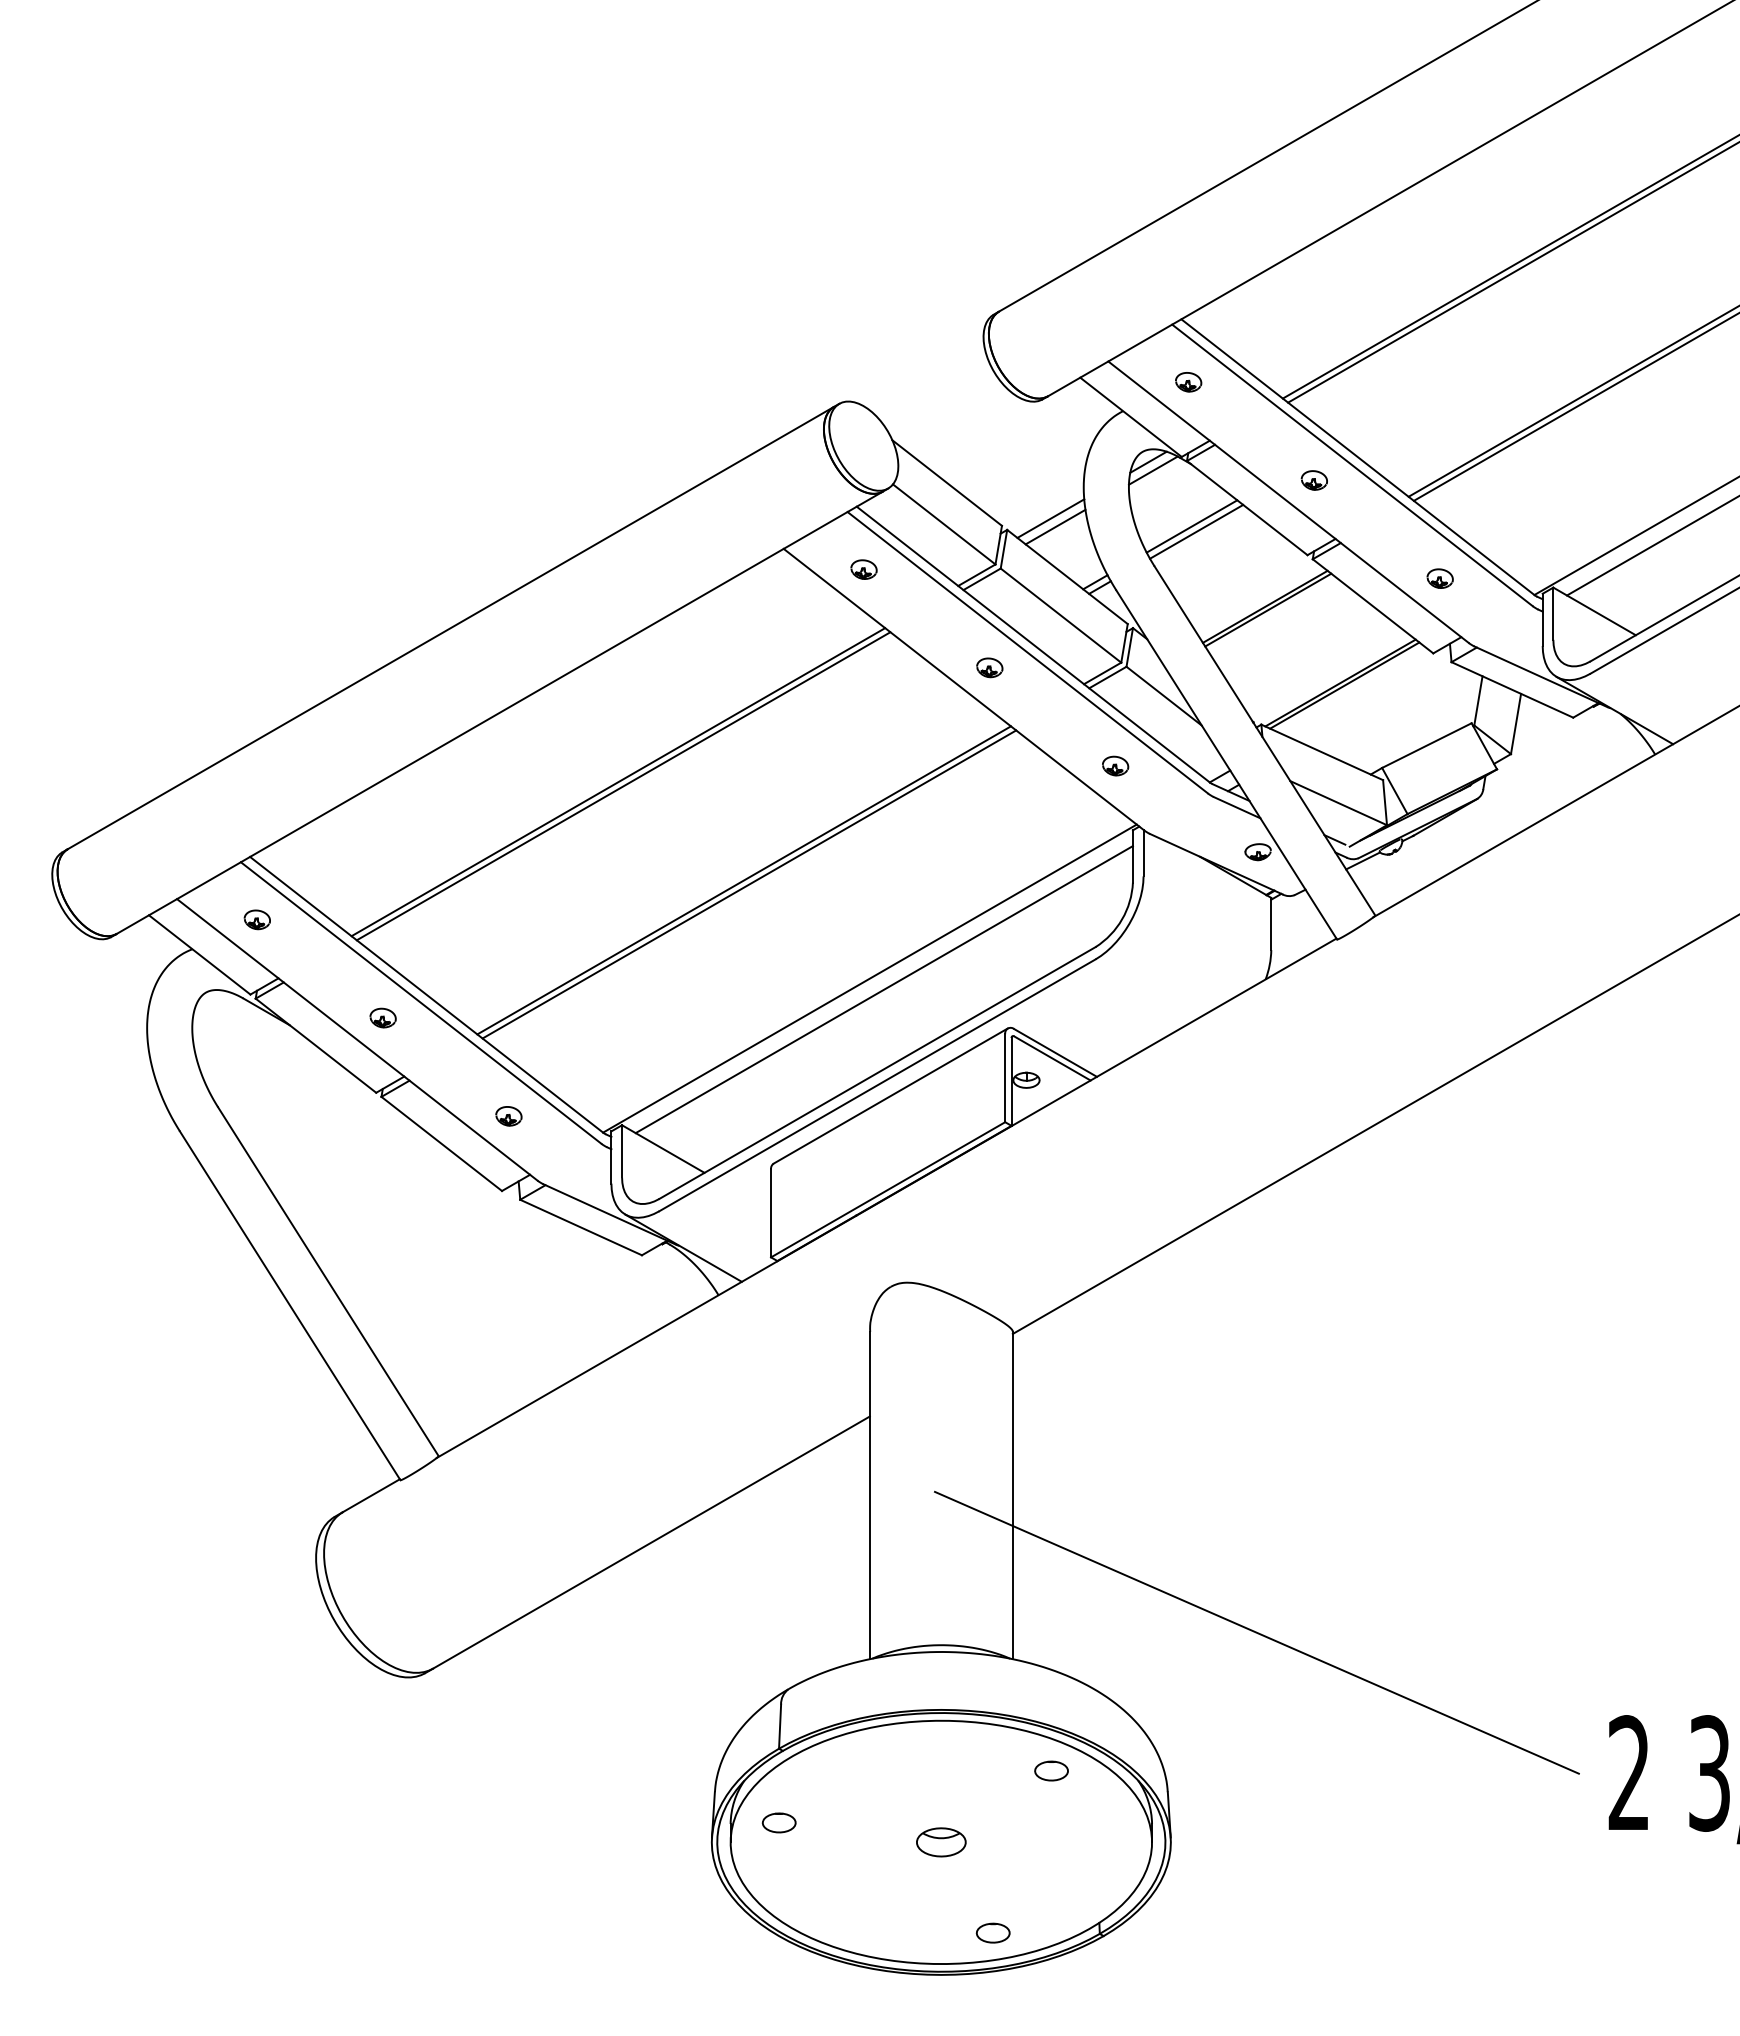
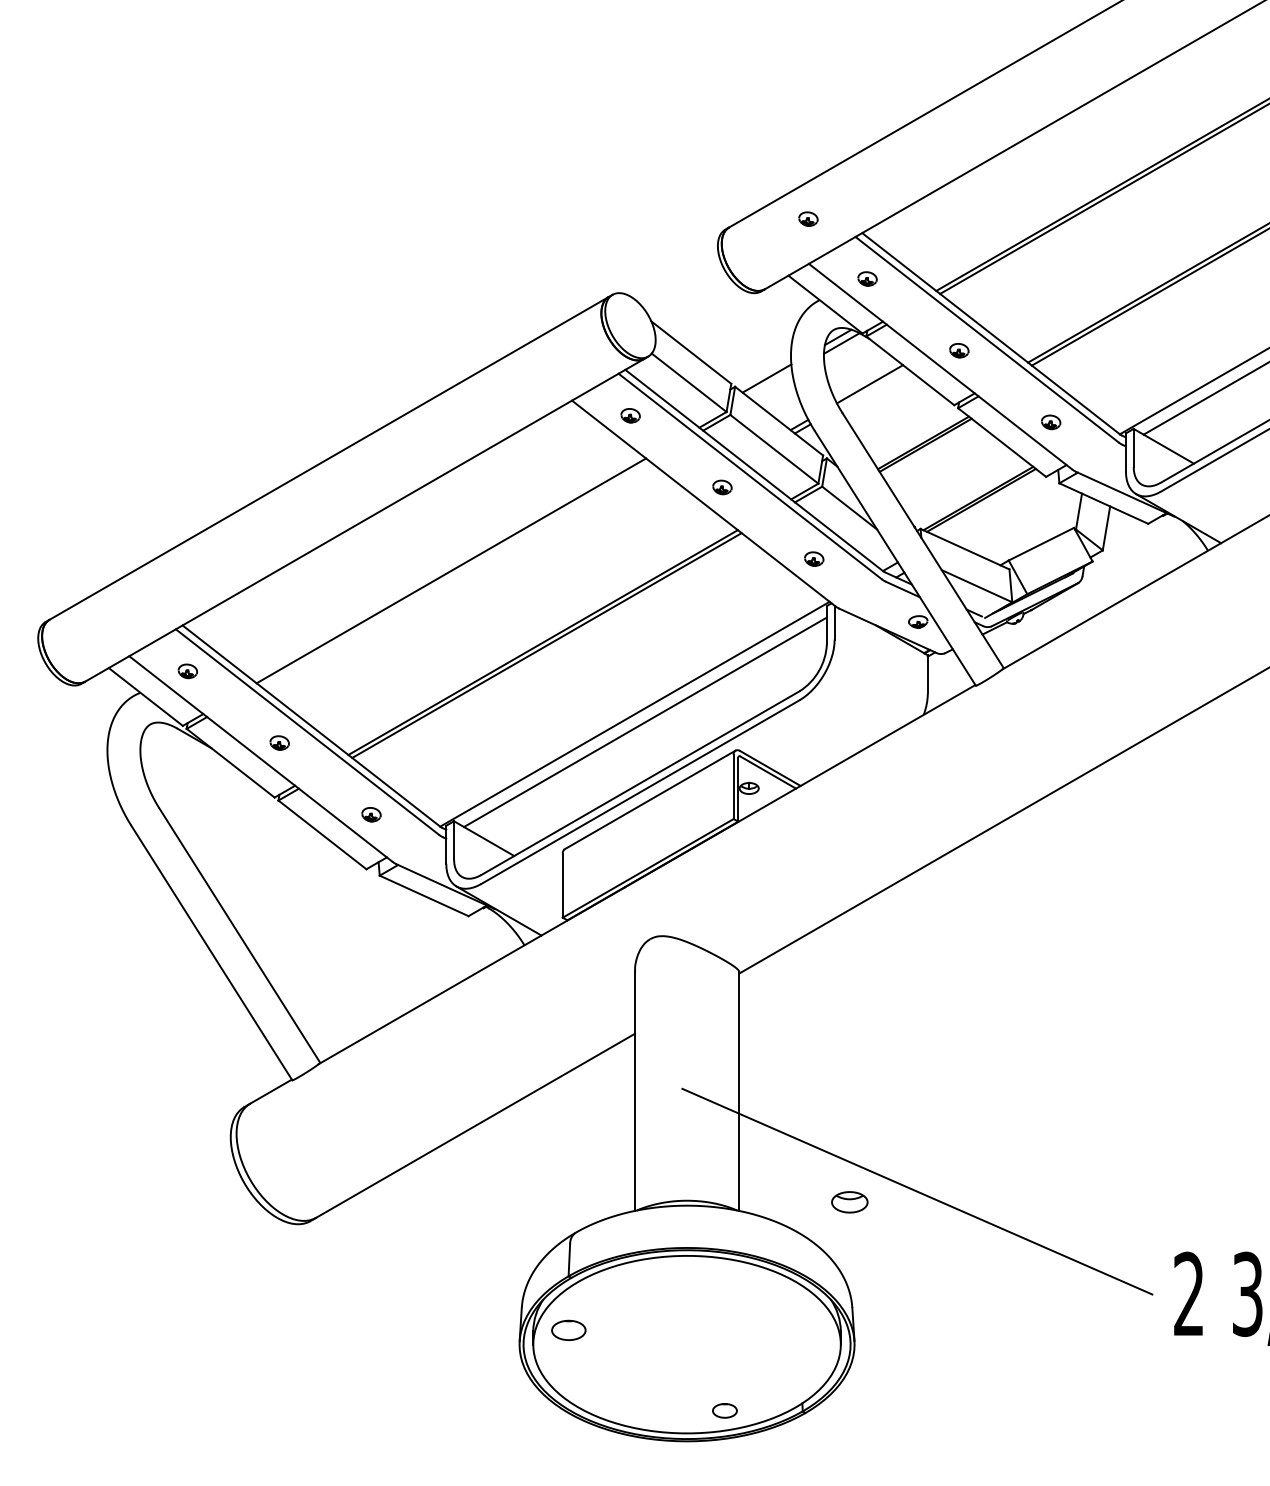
part: (1107, 300) -> (808, 219), added
line: (1055, 526) -> (770, 384), removed
line: (1196, 531) -> (873, 387), removed
line: (623, 786) -> (455, 574), removed
part: (1051, 1770) -> (767, 1292), removed
part: (778, 1822) -> (568, 1330), size x1.4
part: (941, 1842) -> (849, 1202), moved

